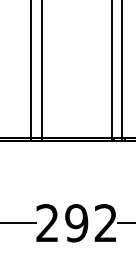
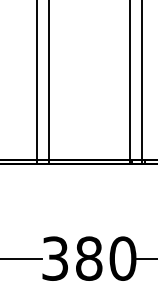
text: (77, 223) -> (89, 258), 292 -> 380

